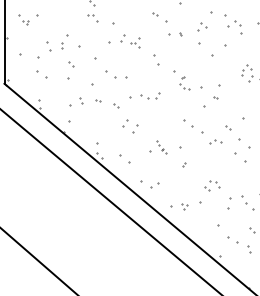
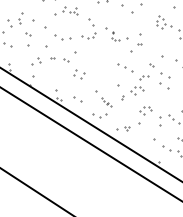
part: (150, 95) -> (88, 35), moved
part: (161, 147) -> (106, 102), moved
part: (204, 157) -> (137, 89), added

